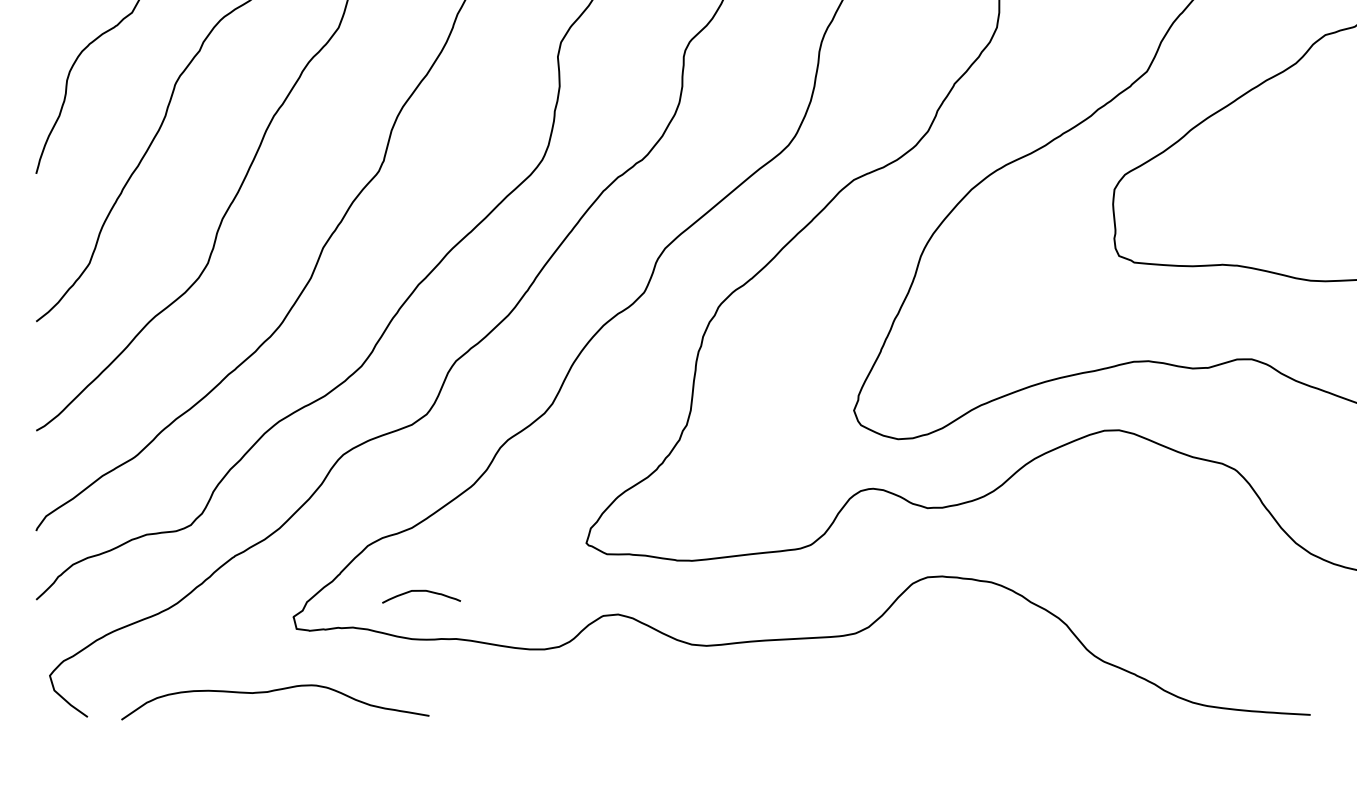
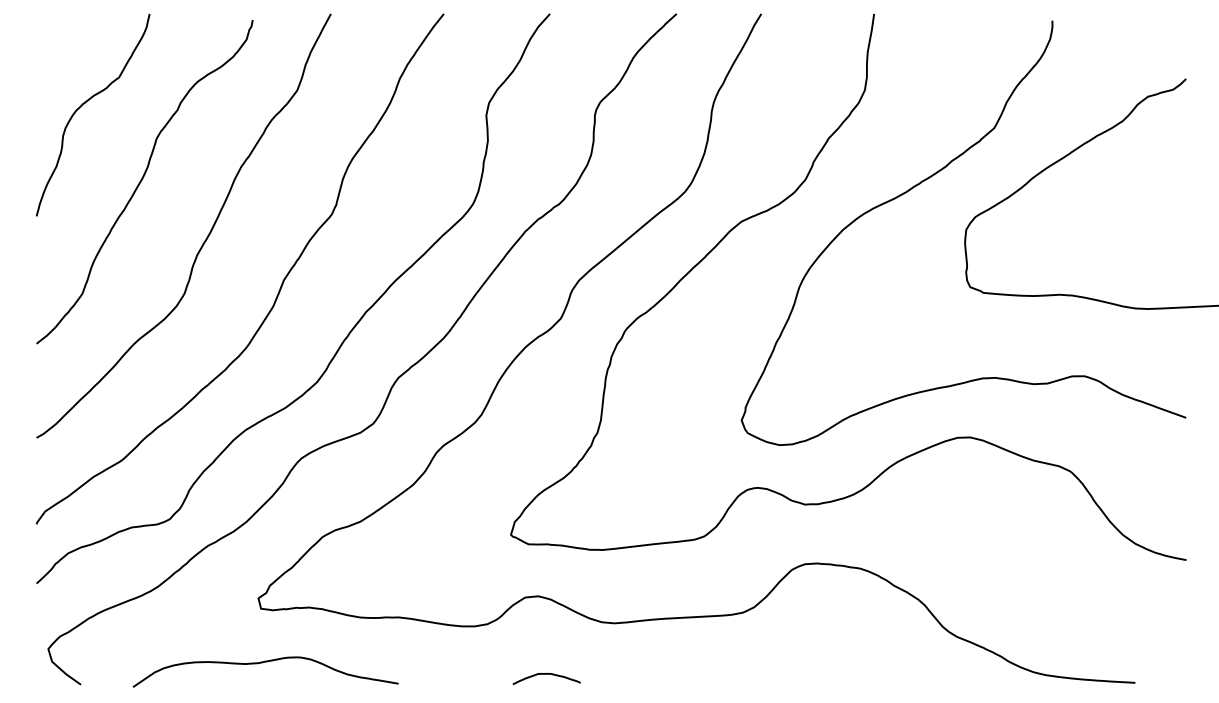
curve: (421, 591) -> (546, 674), moved
curve: (271, 692) -> (262, 663), moved

